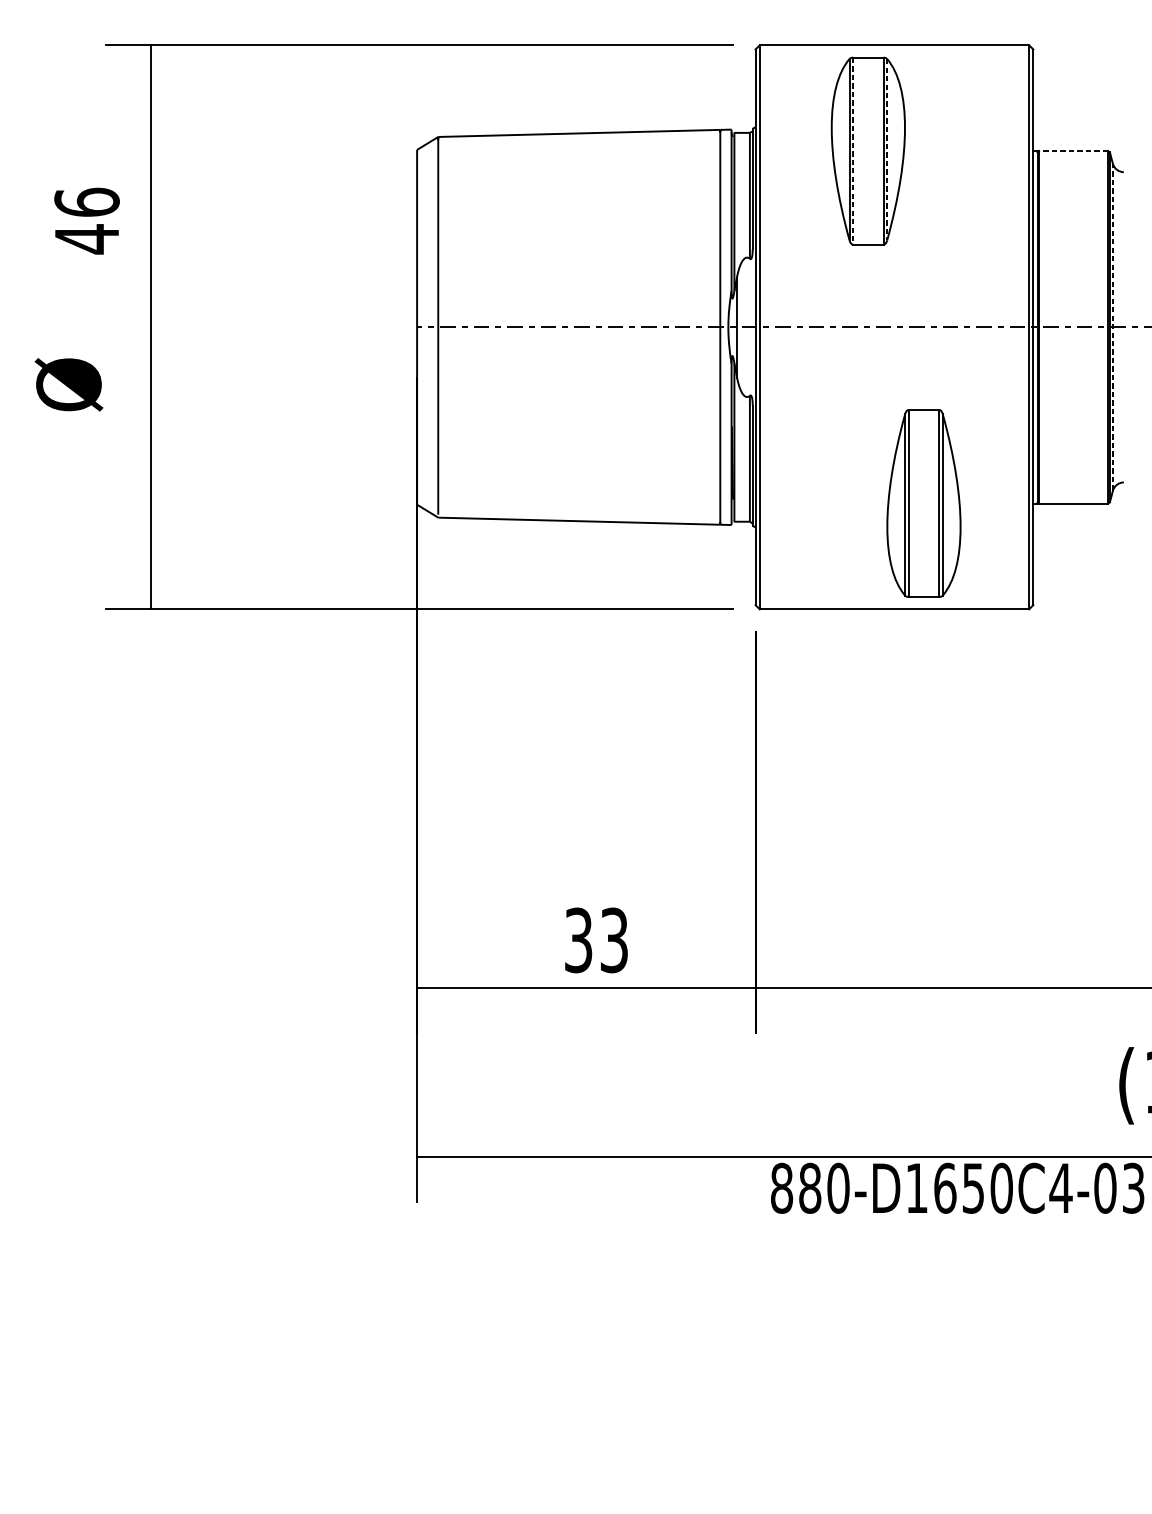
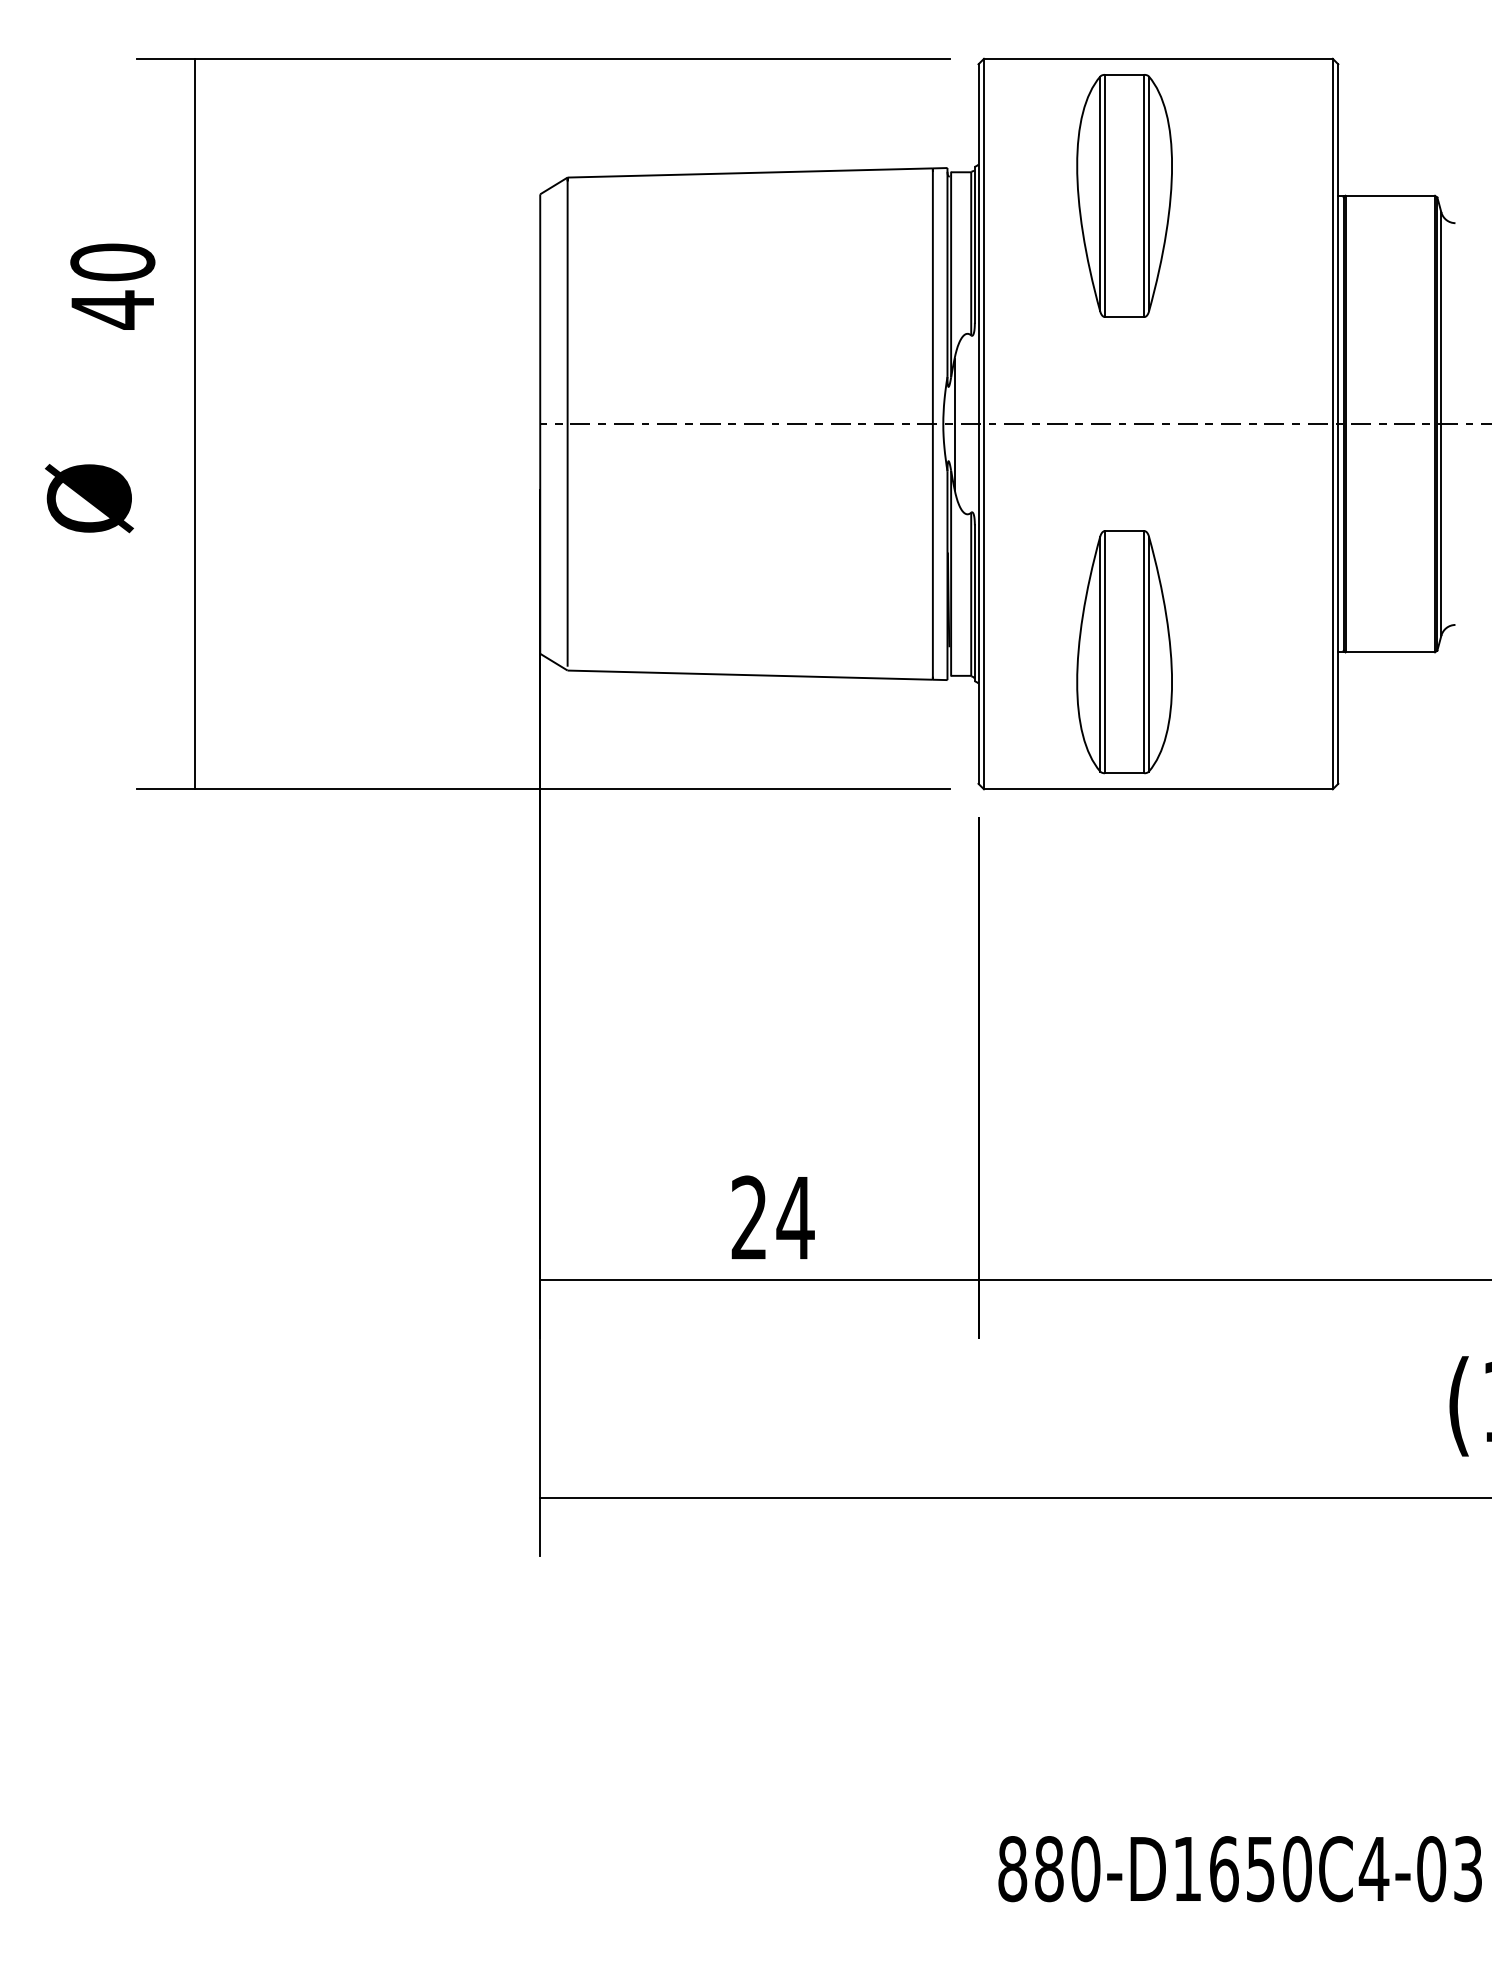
line: (887, 150) -> (1149, 194), dashed -> solid
line: (1073, 150) -> (1390, 195), dashed -> solid
line: (852, 151) -> (1104, 196), dashed -> solid
text: (86, 202) -> (112, 262), 46 -> 40
line: (1113, 327) -> (1441, 424), dashed -> solid
part: (923, 503) -> (1124, 652), moved
text: (596, 940) -> (772, 1217), 33 -> 24
text: (957, 1188) -> (1239, 1869), moved

